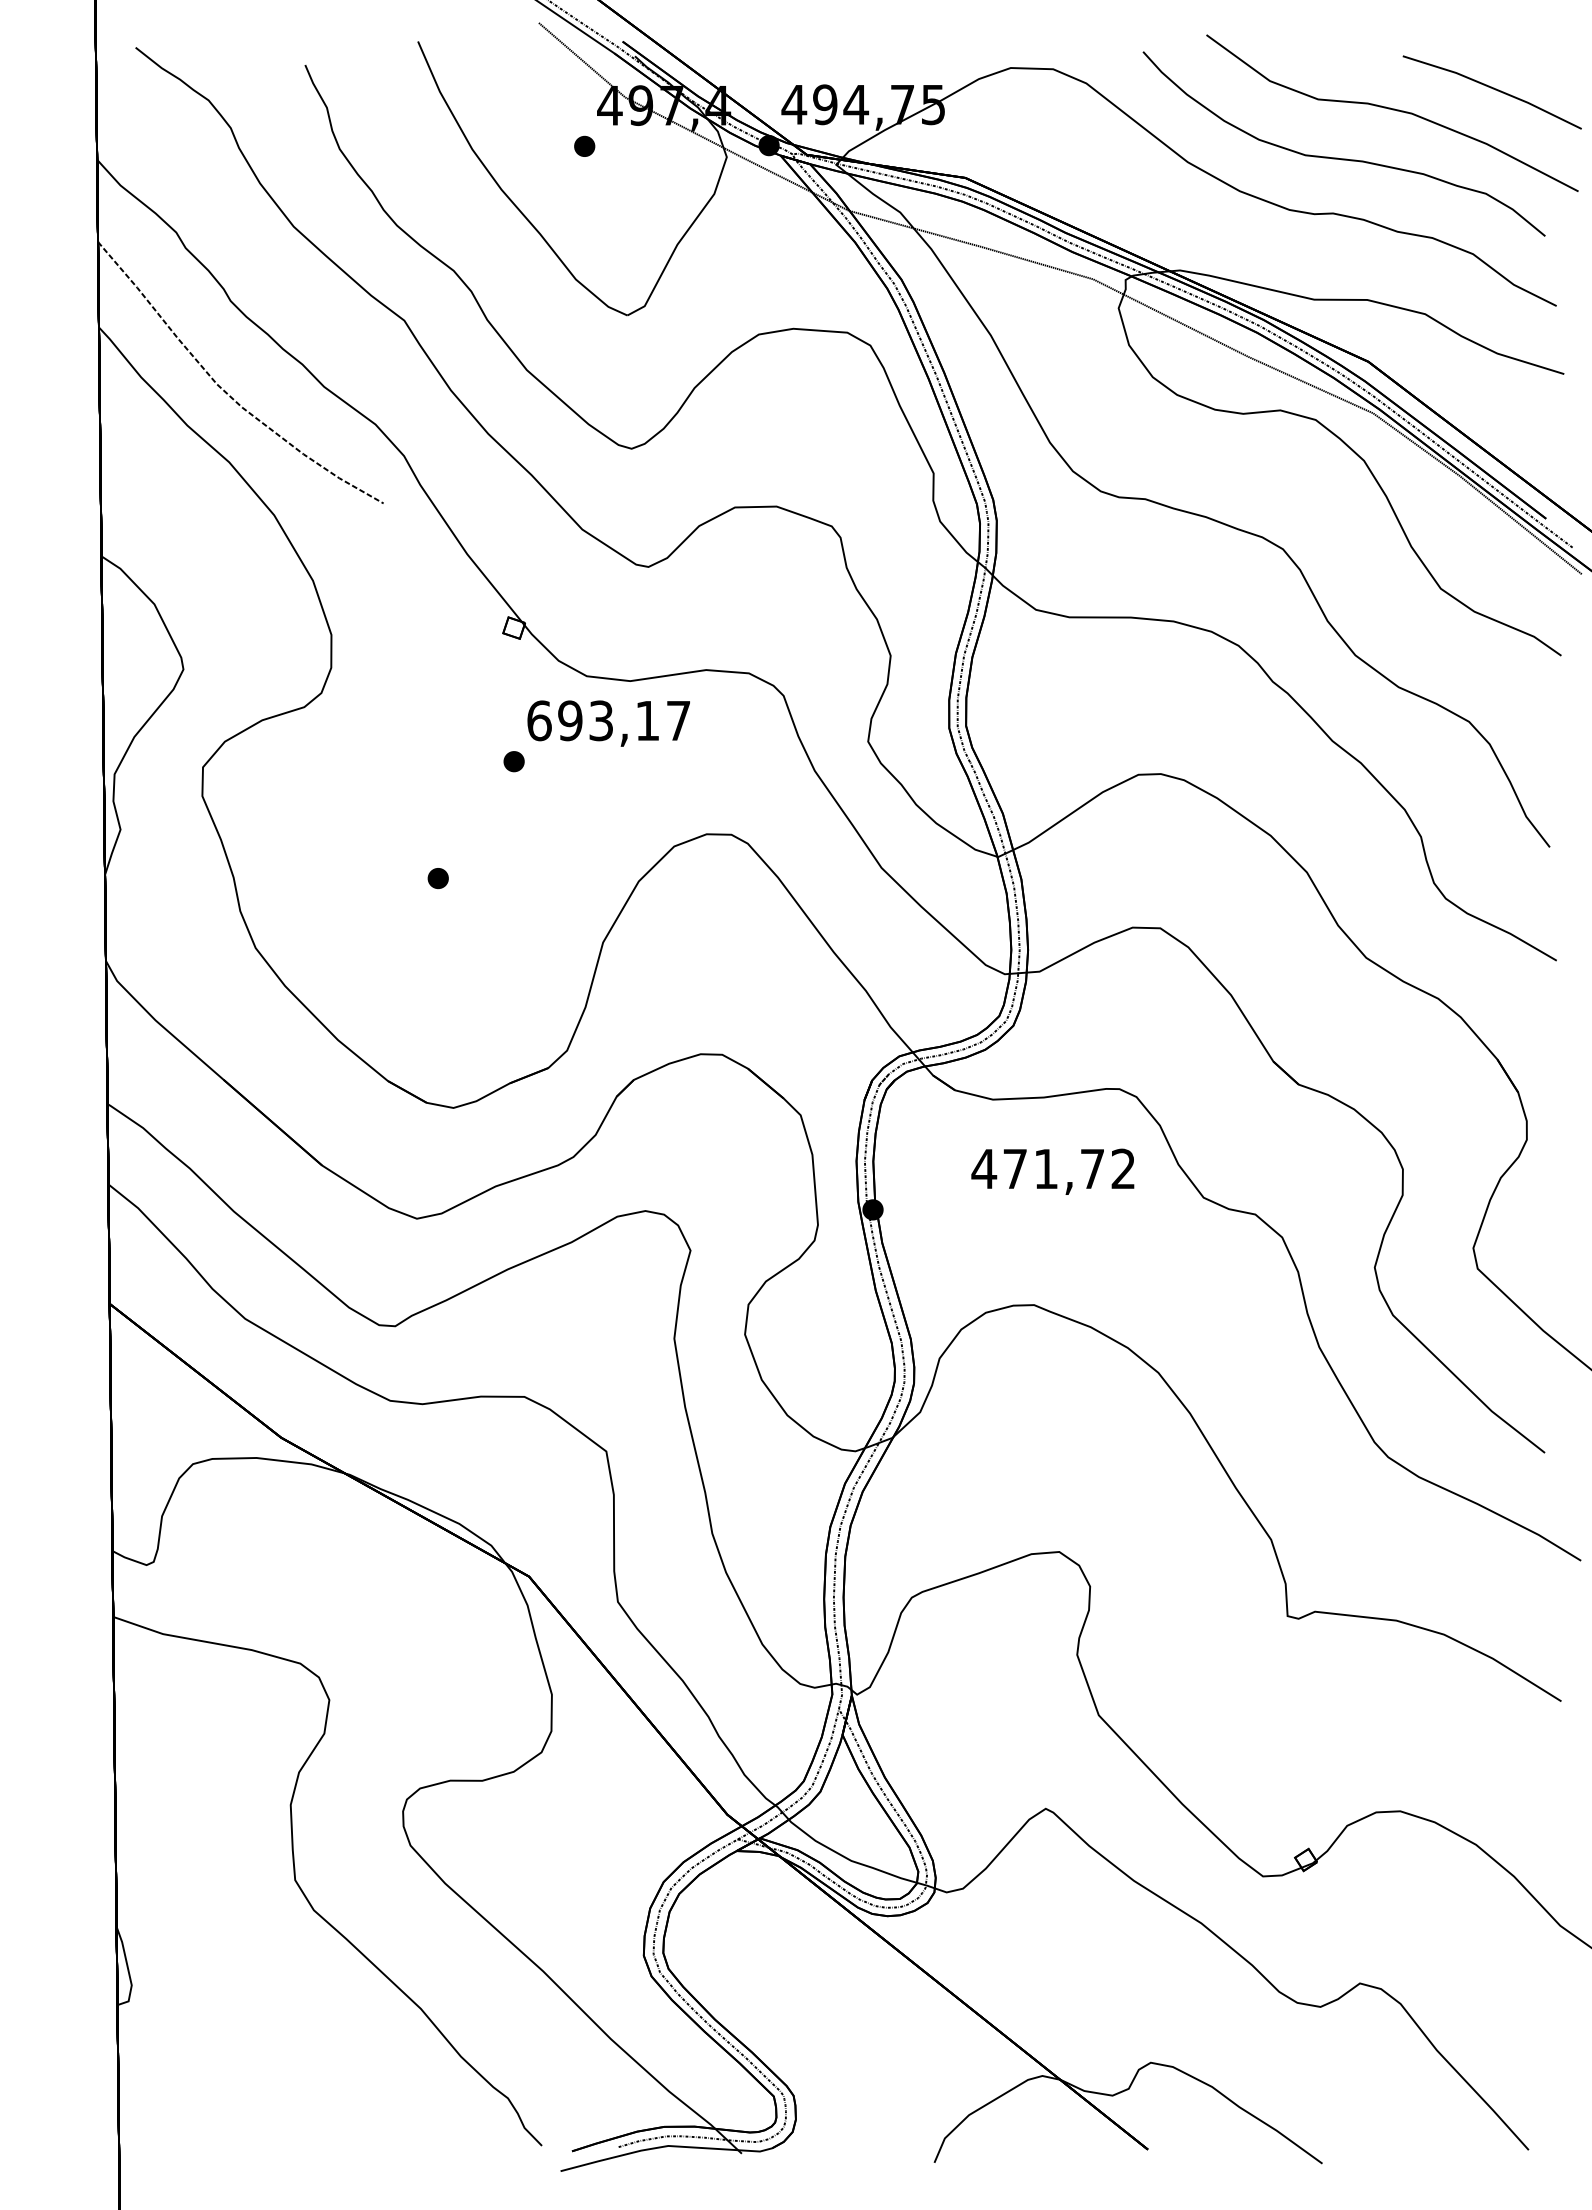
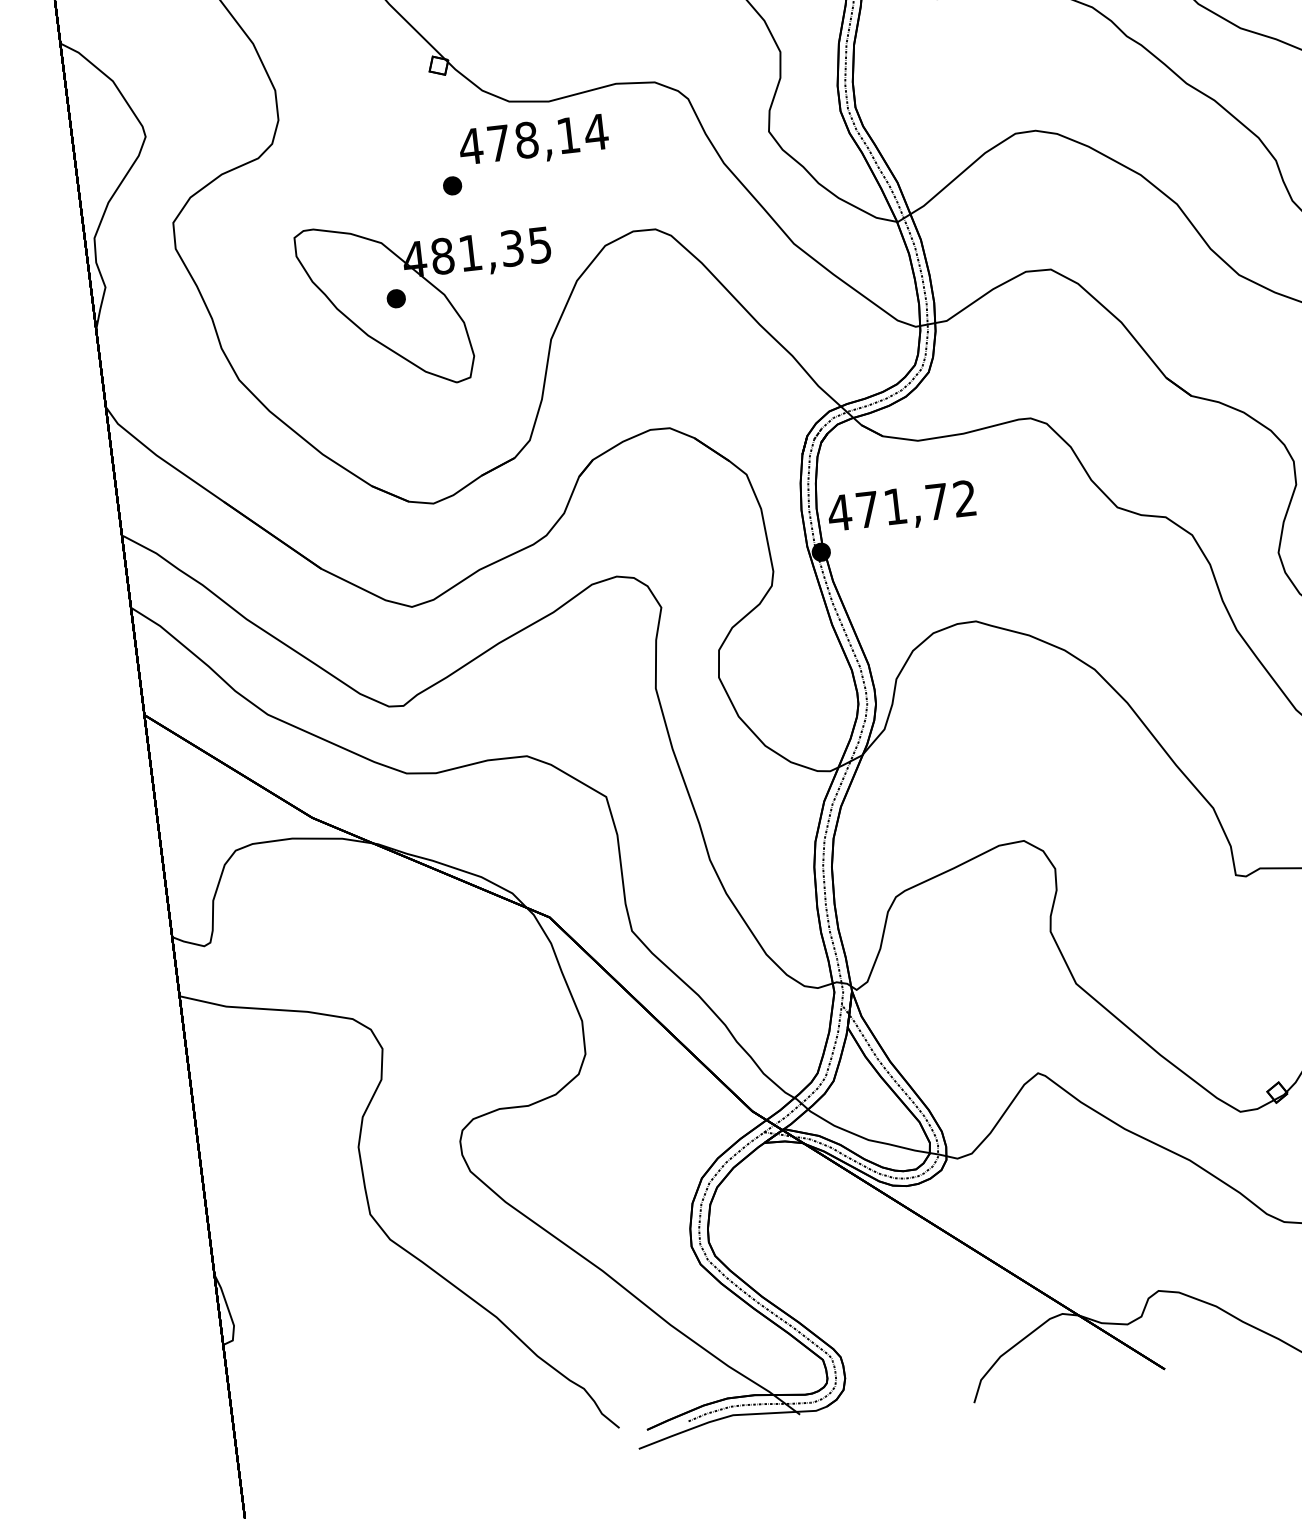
text: (608, 720) -> (533, 139), 693,17 -> 478,14
part: (473, 884) -> (428, 300), added
text: (1052, 1171) -> (901, 508), moved

